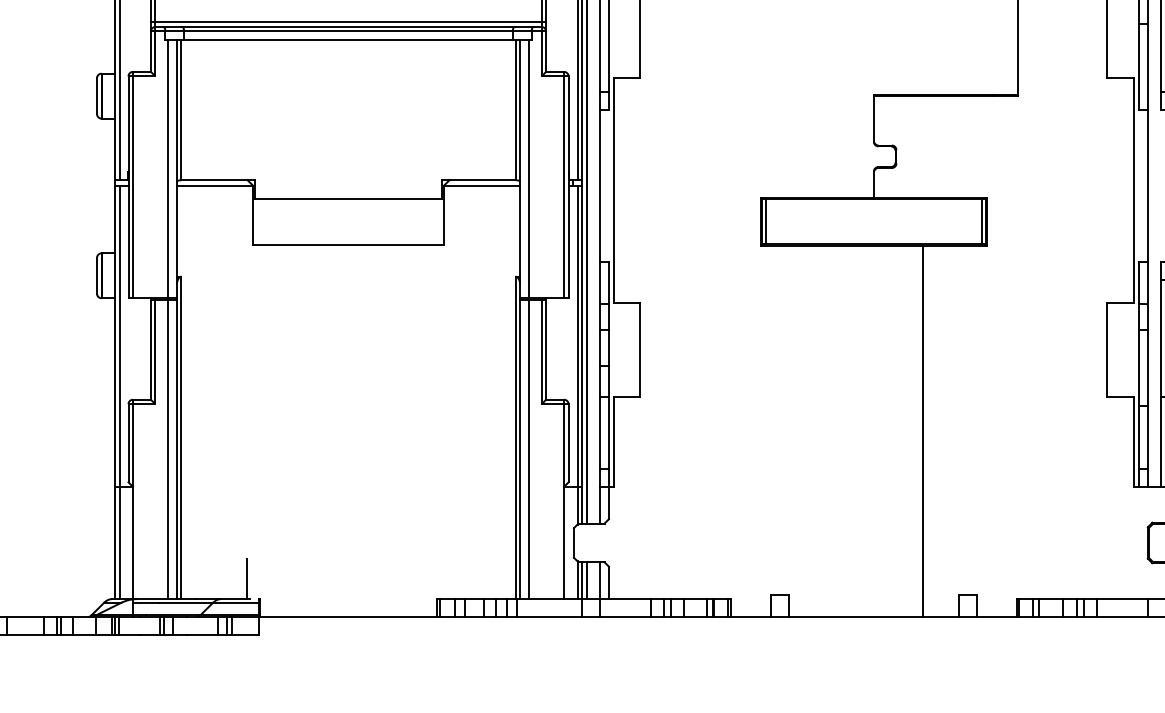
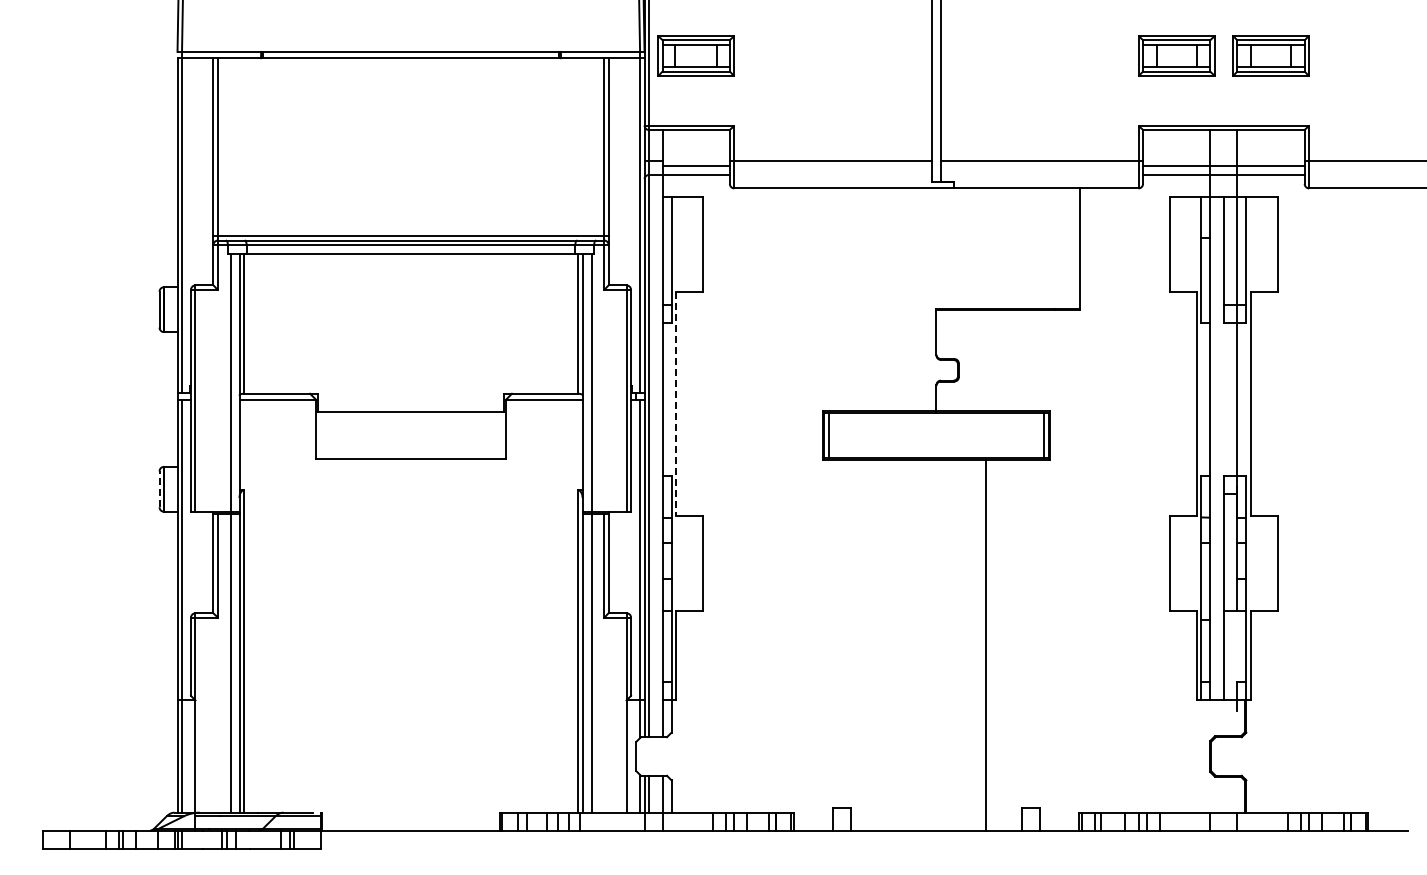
line: (614, 190) -> (676, 404), solid -> dashed
line: (97, 275) -> (159, 489), solid -> dashed
line: (247, 578) -> (309, 792), removed

